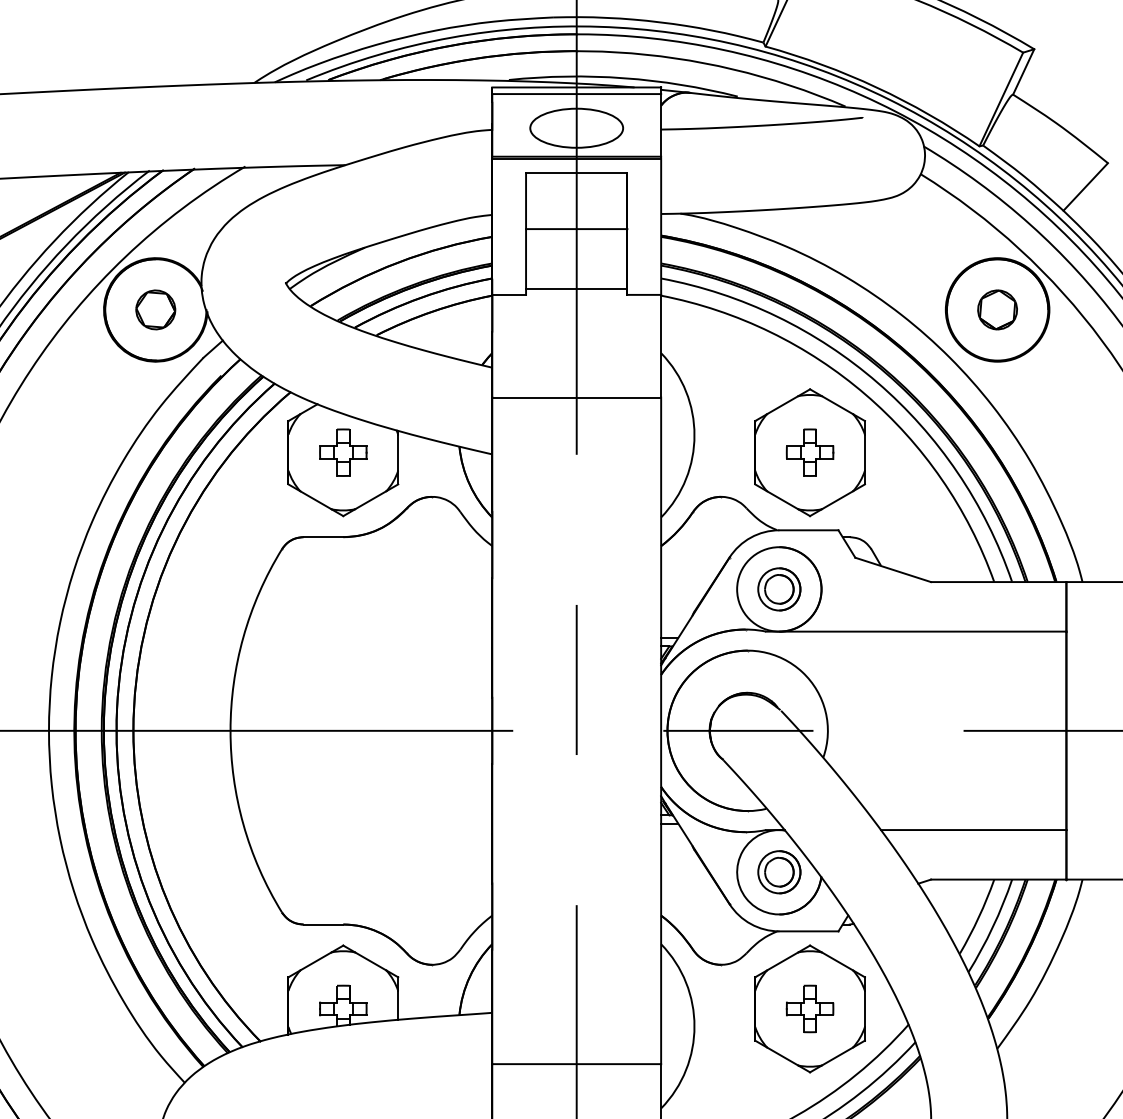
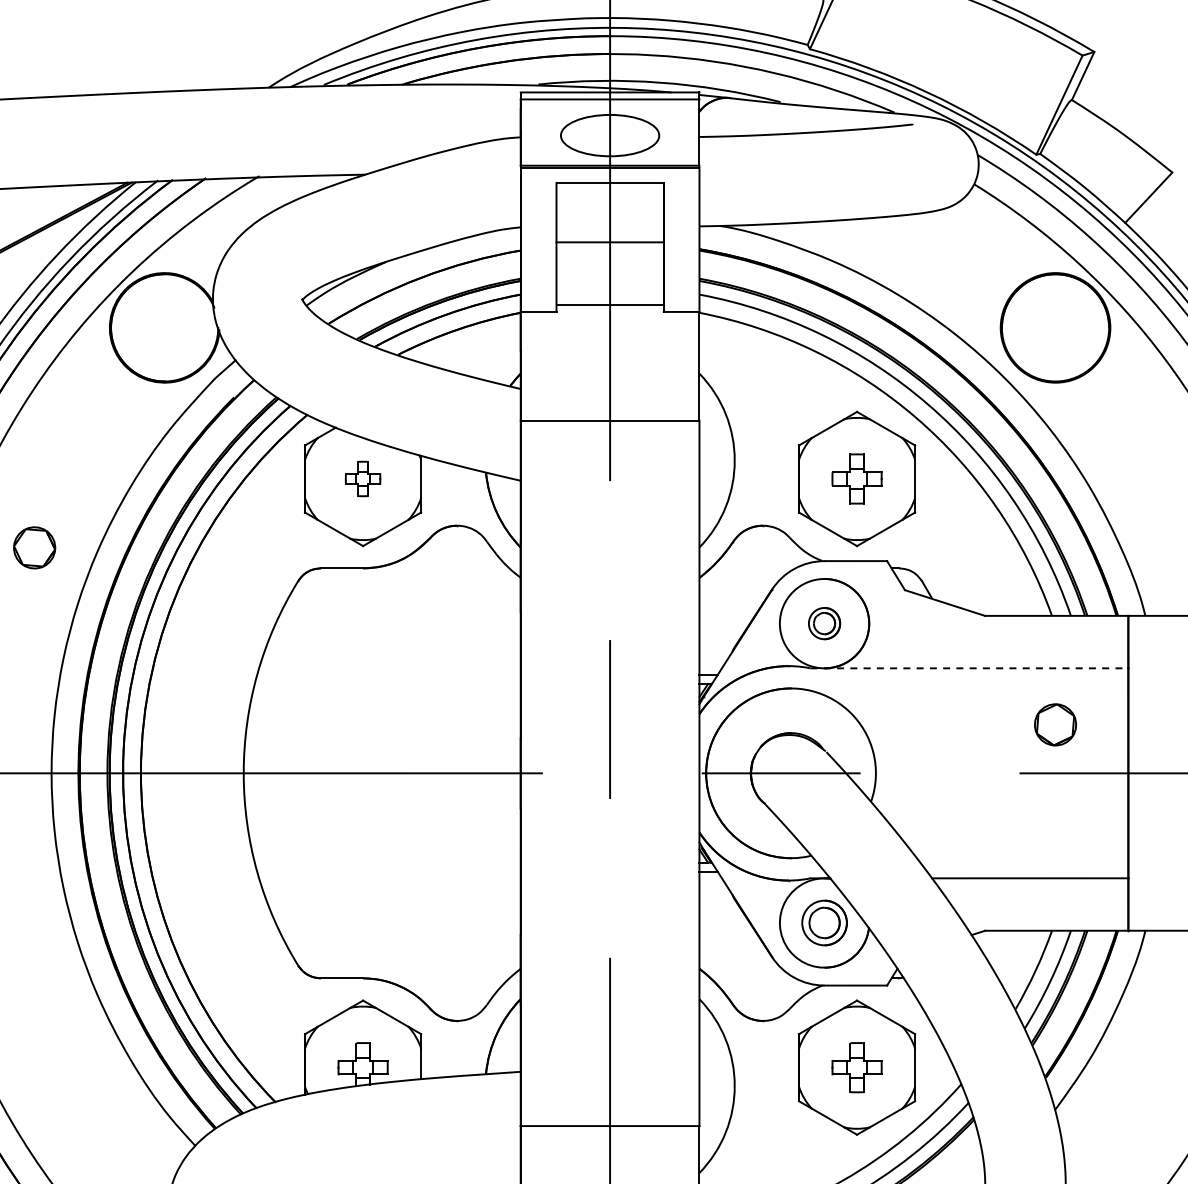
part: (155, 309) -> (34, 547), moved
part: (997, 309) -> (1055, 724), moved
part: (342, 452) -> (362, 478), size x0.7
part: (779, 589) -> (824, 623), size x0.7
line: (916, 631) -> (969, 668), solid -> dashed

